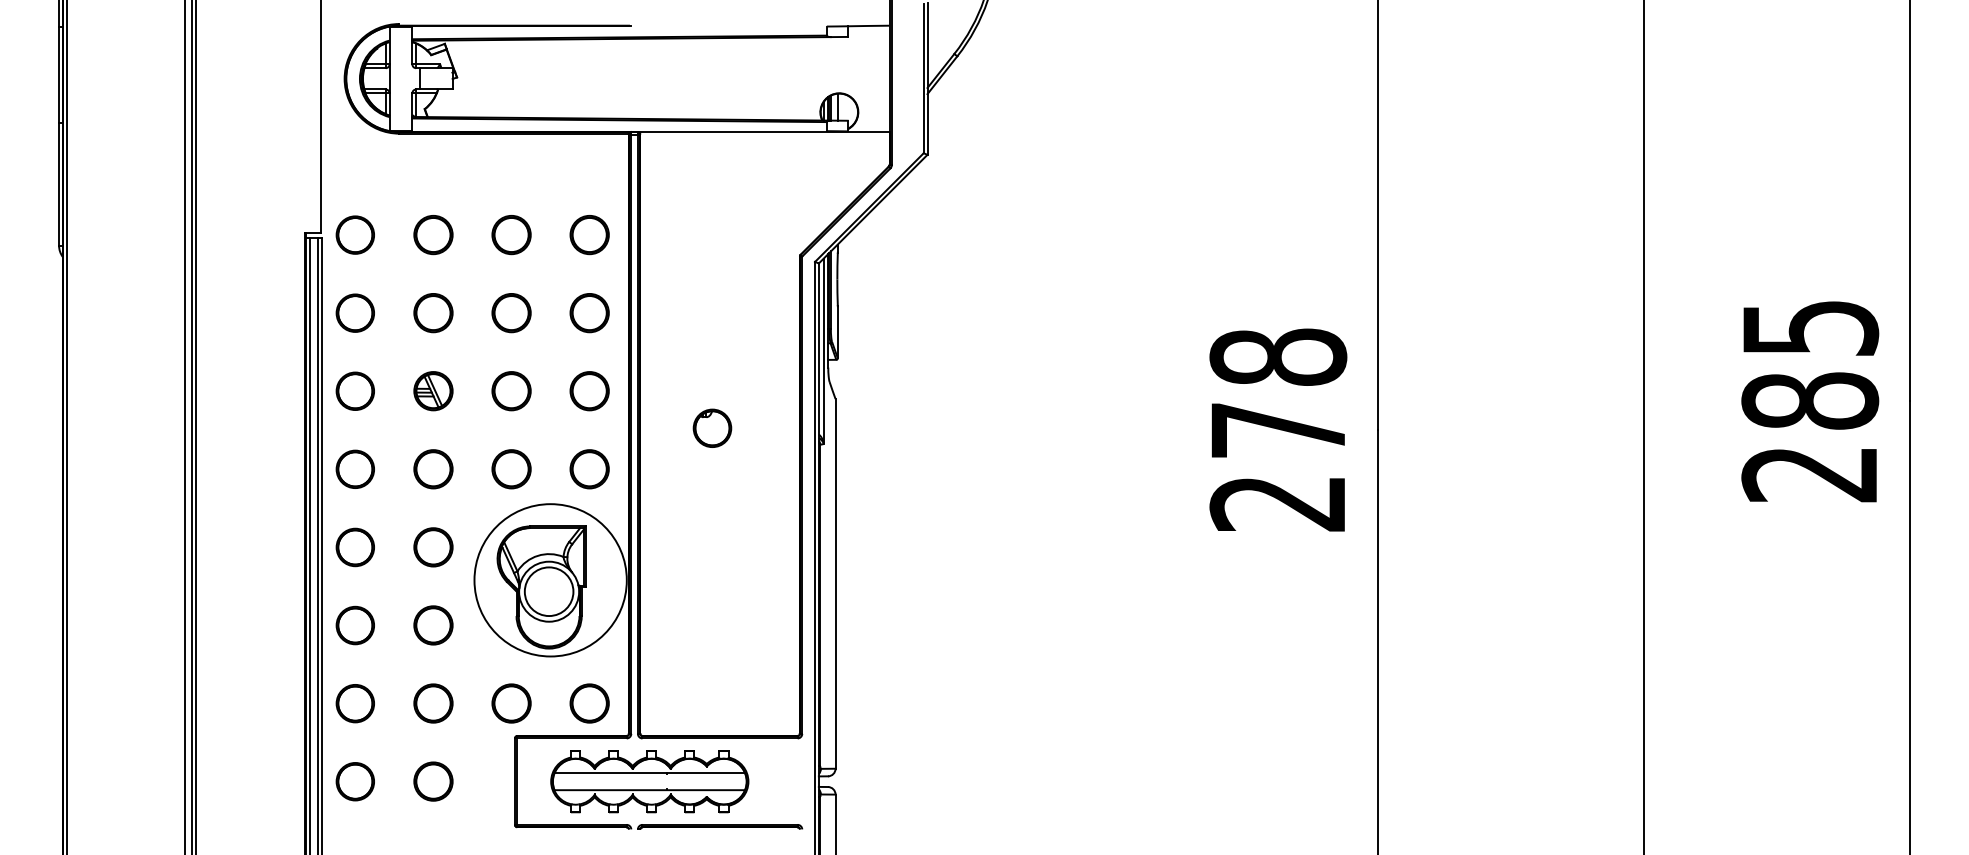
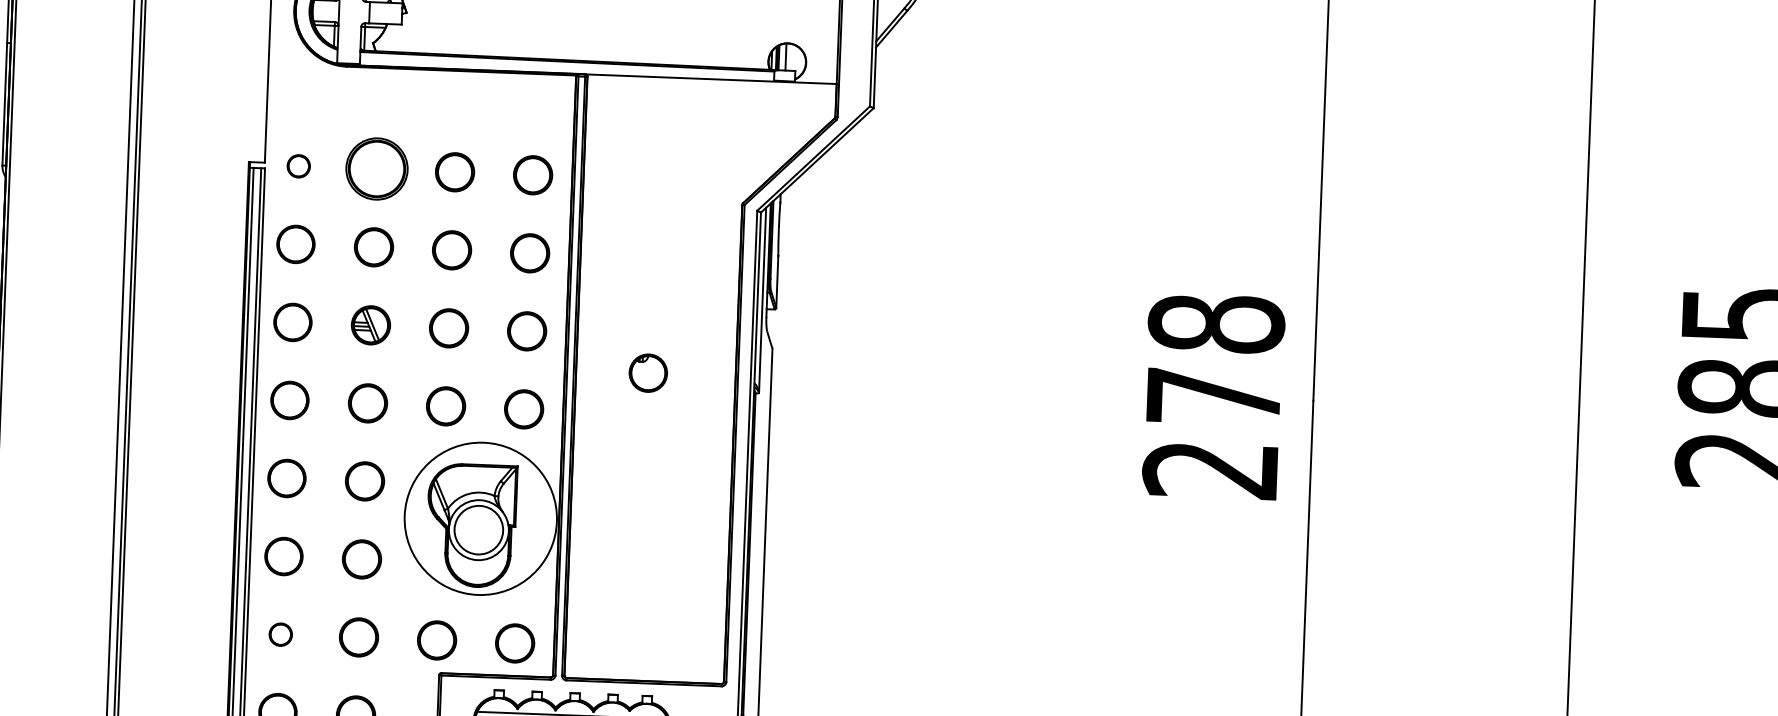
part: (354, 234) -> (298, 165), size x0.6
part: (433, 235) -> (376, 169), size x1.6
part: (354, 703) -> (280, 634), size x0.6

